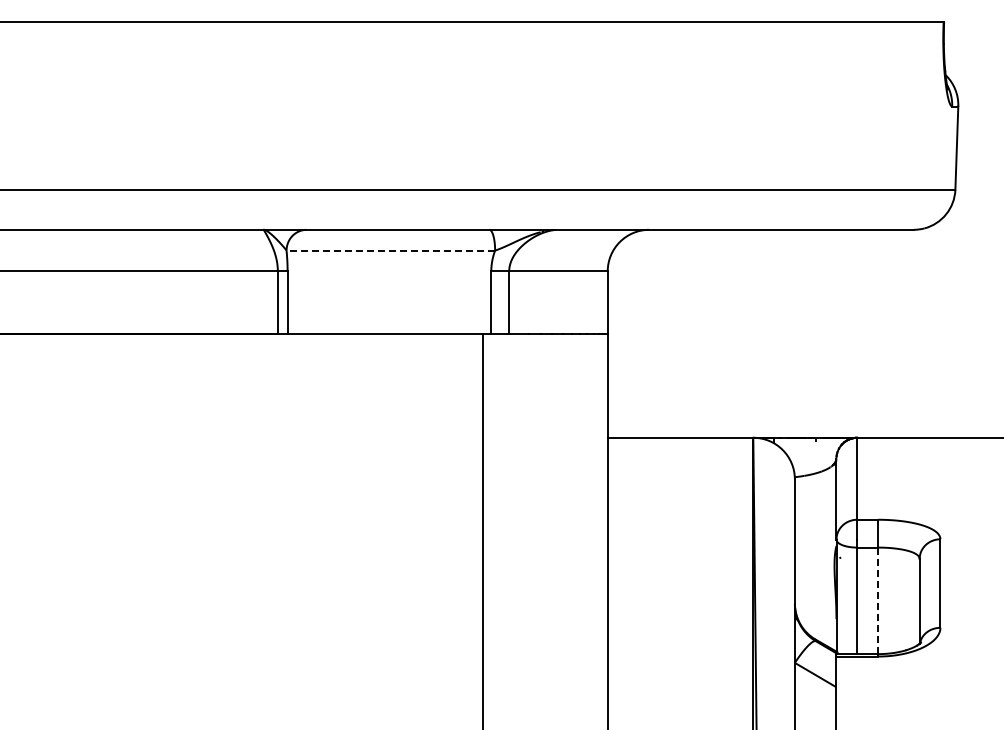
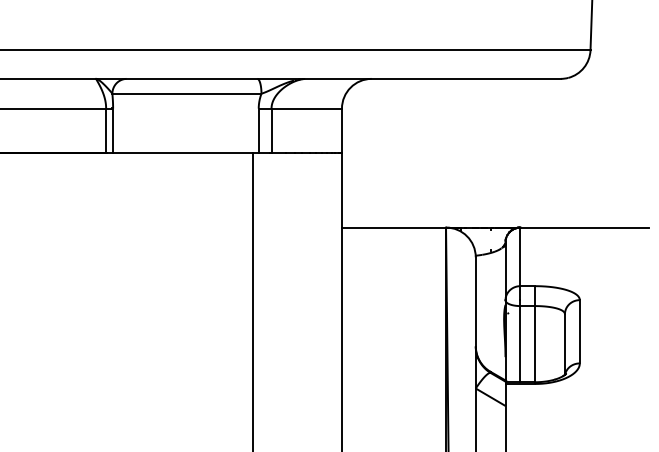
line: (390, 250) -> (186, 93), dashed -> solid
line: (878, 600) -> (535, 343), dashed -> solid

